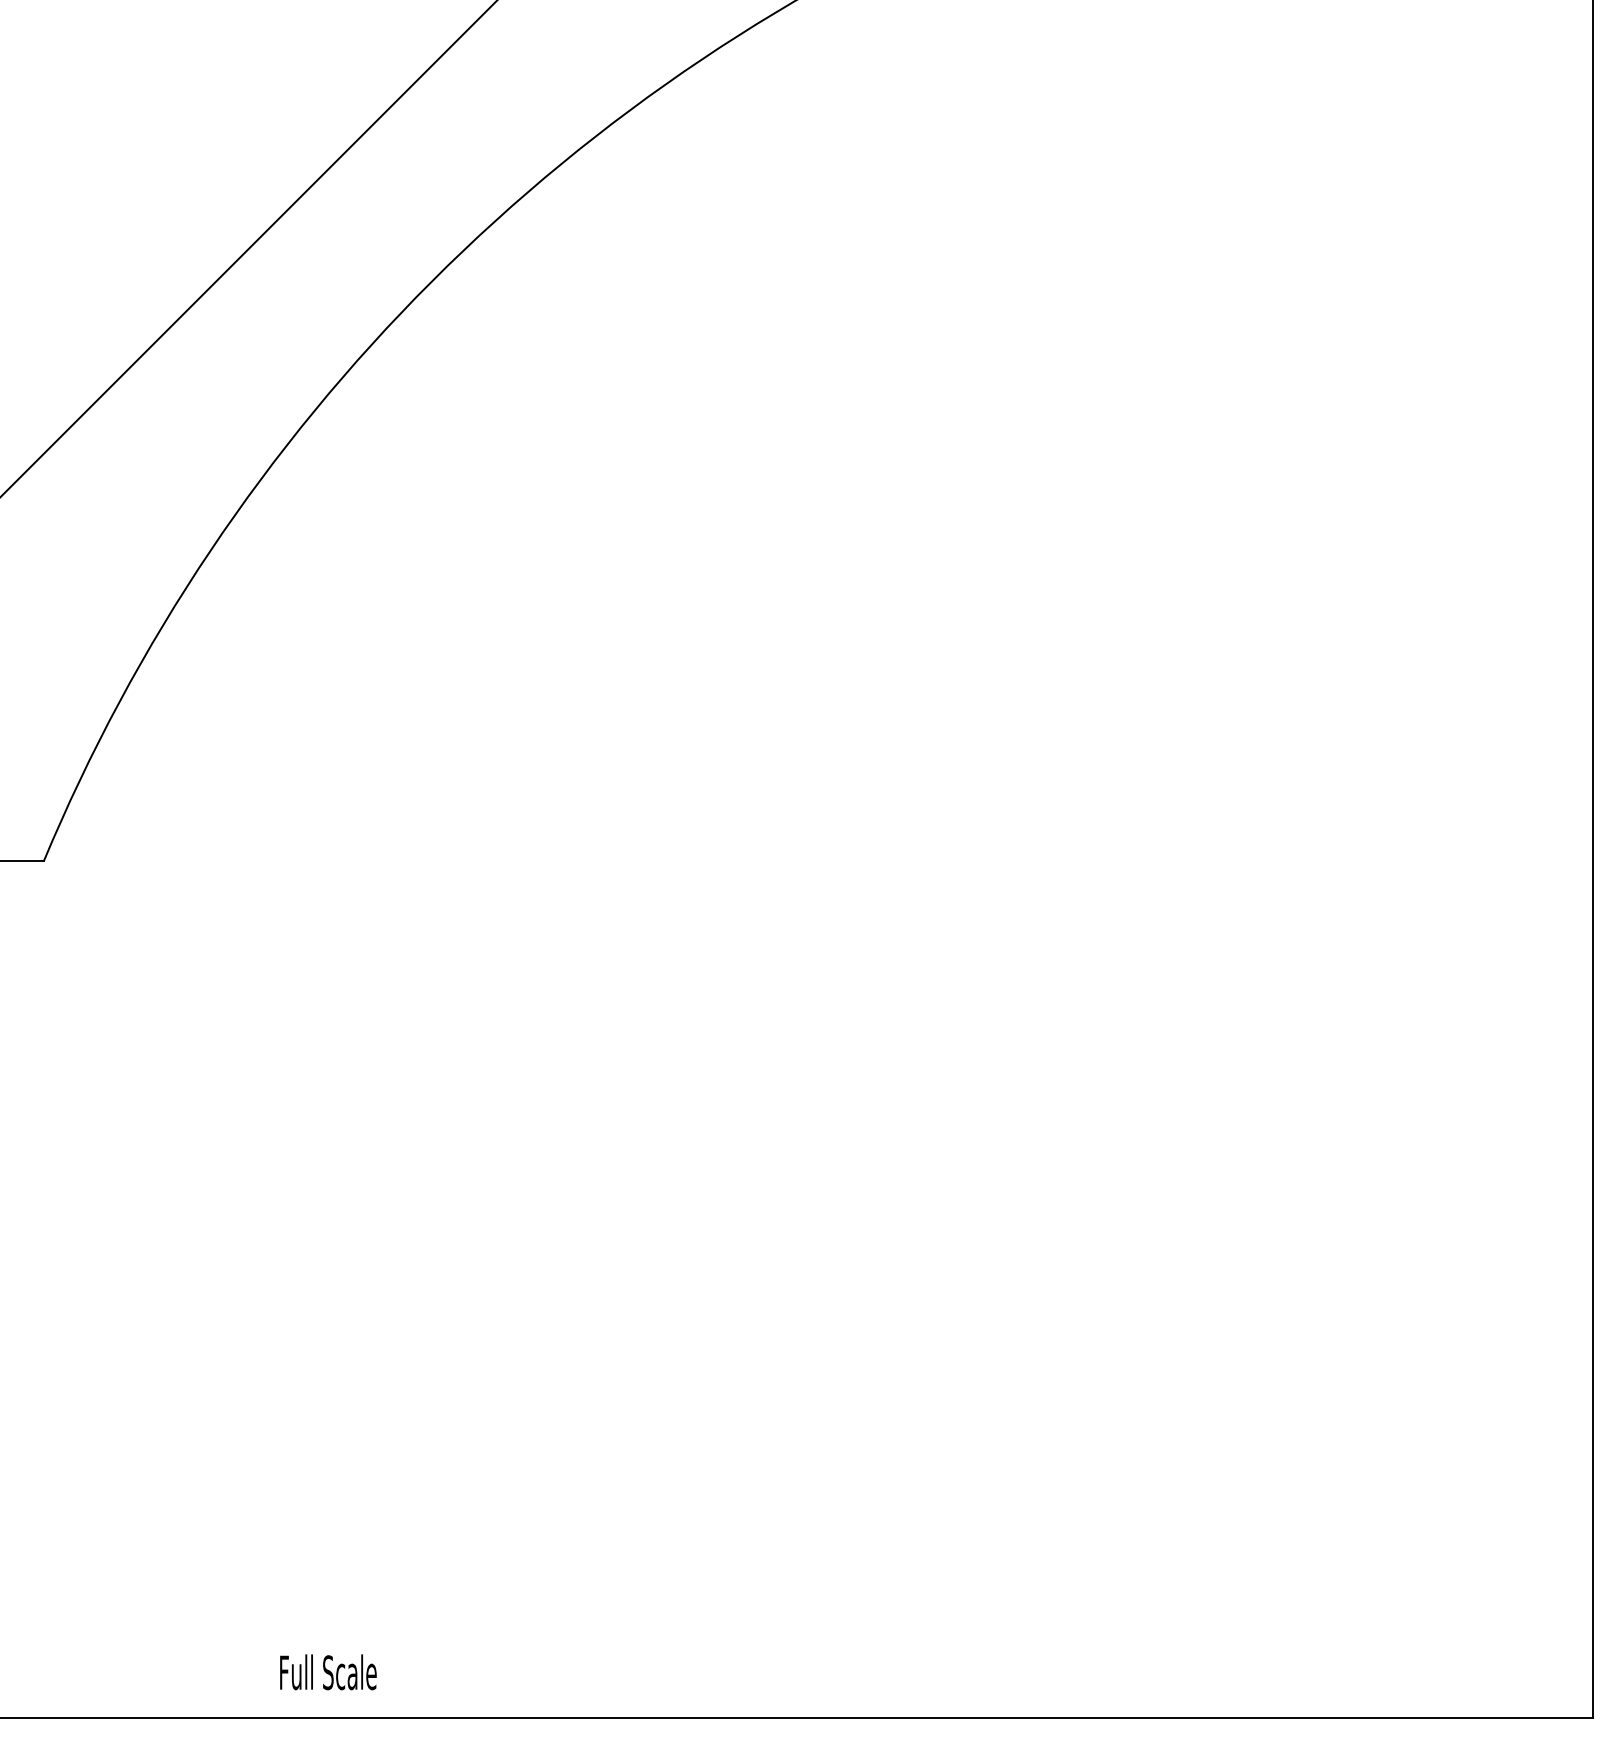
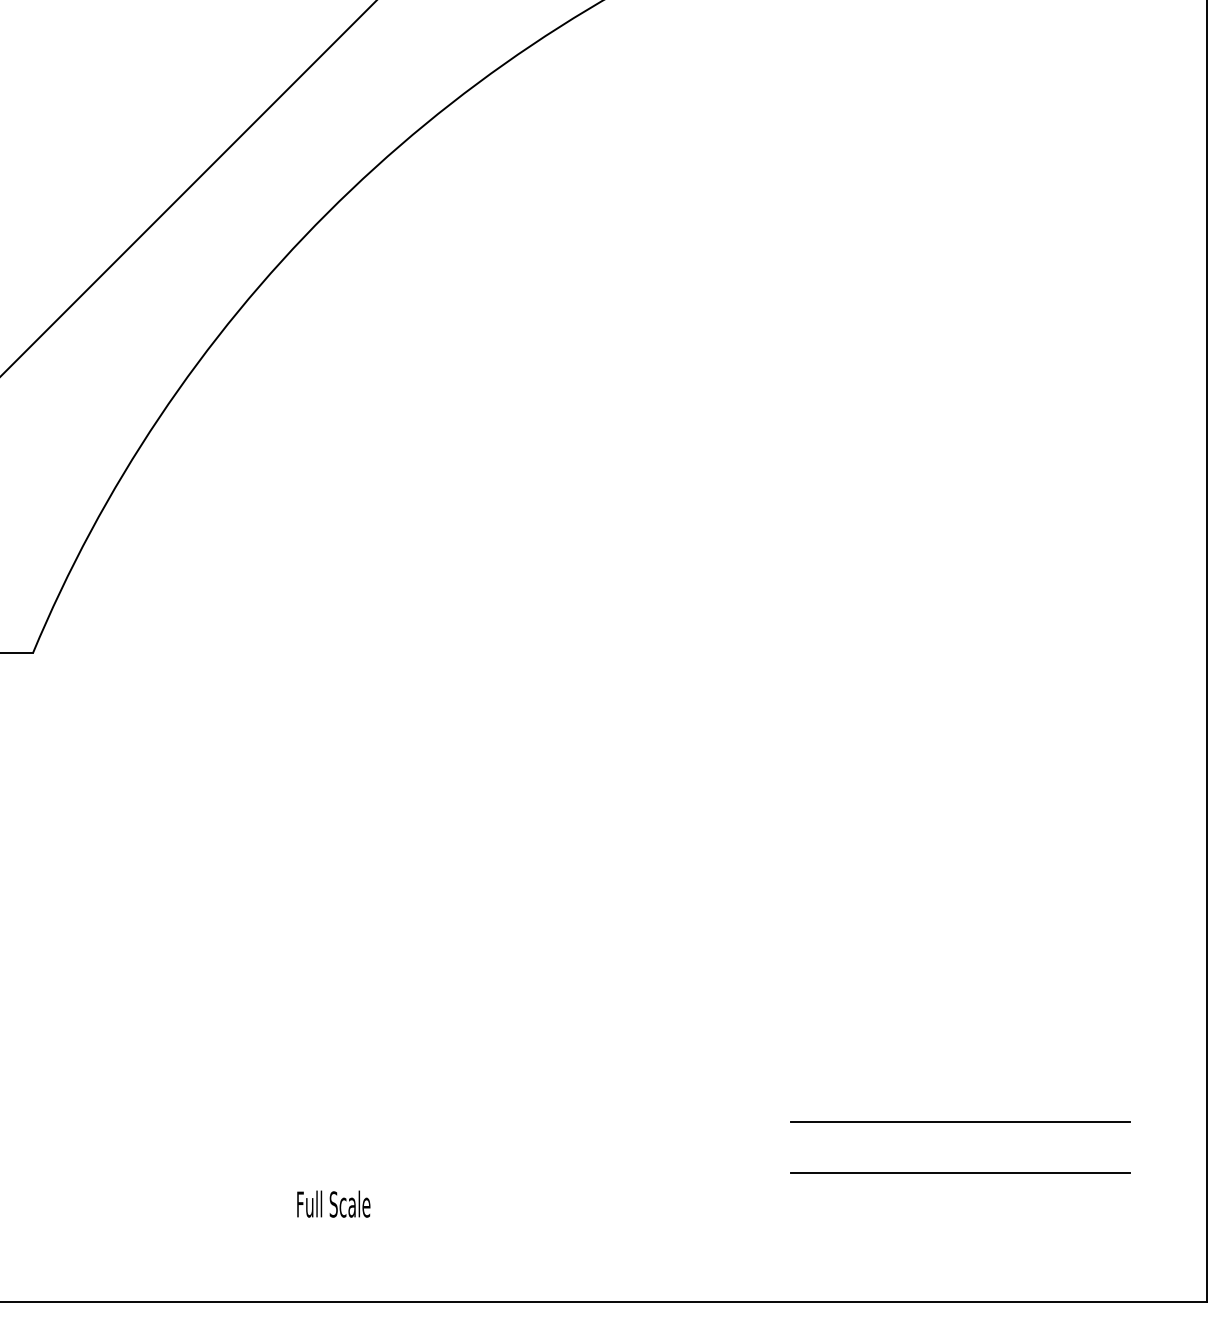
line: (1266, 1480) -> (959, 1121), added
line: (1266, 1548) -> (959, 1173), added
text: (328, 1671) -> (333, 1203), moved

